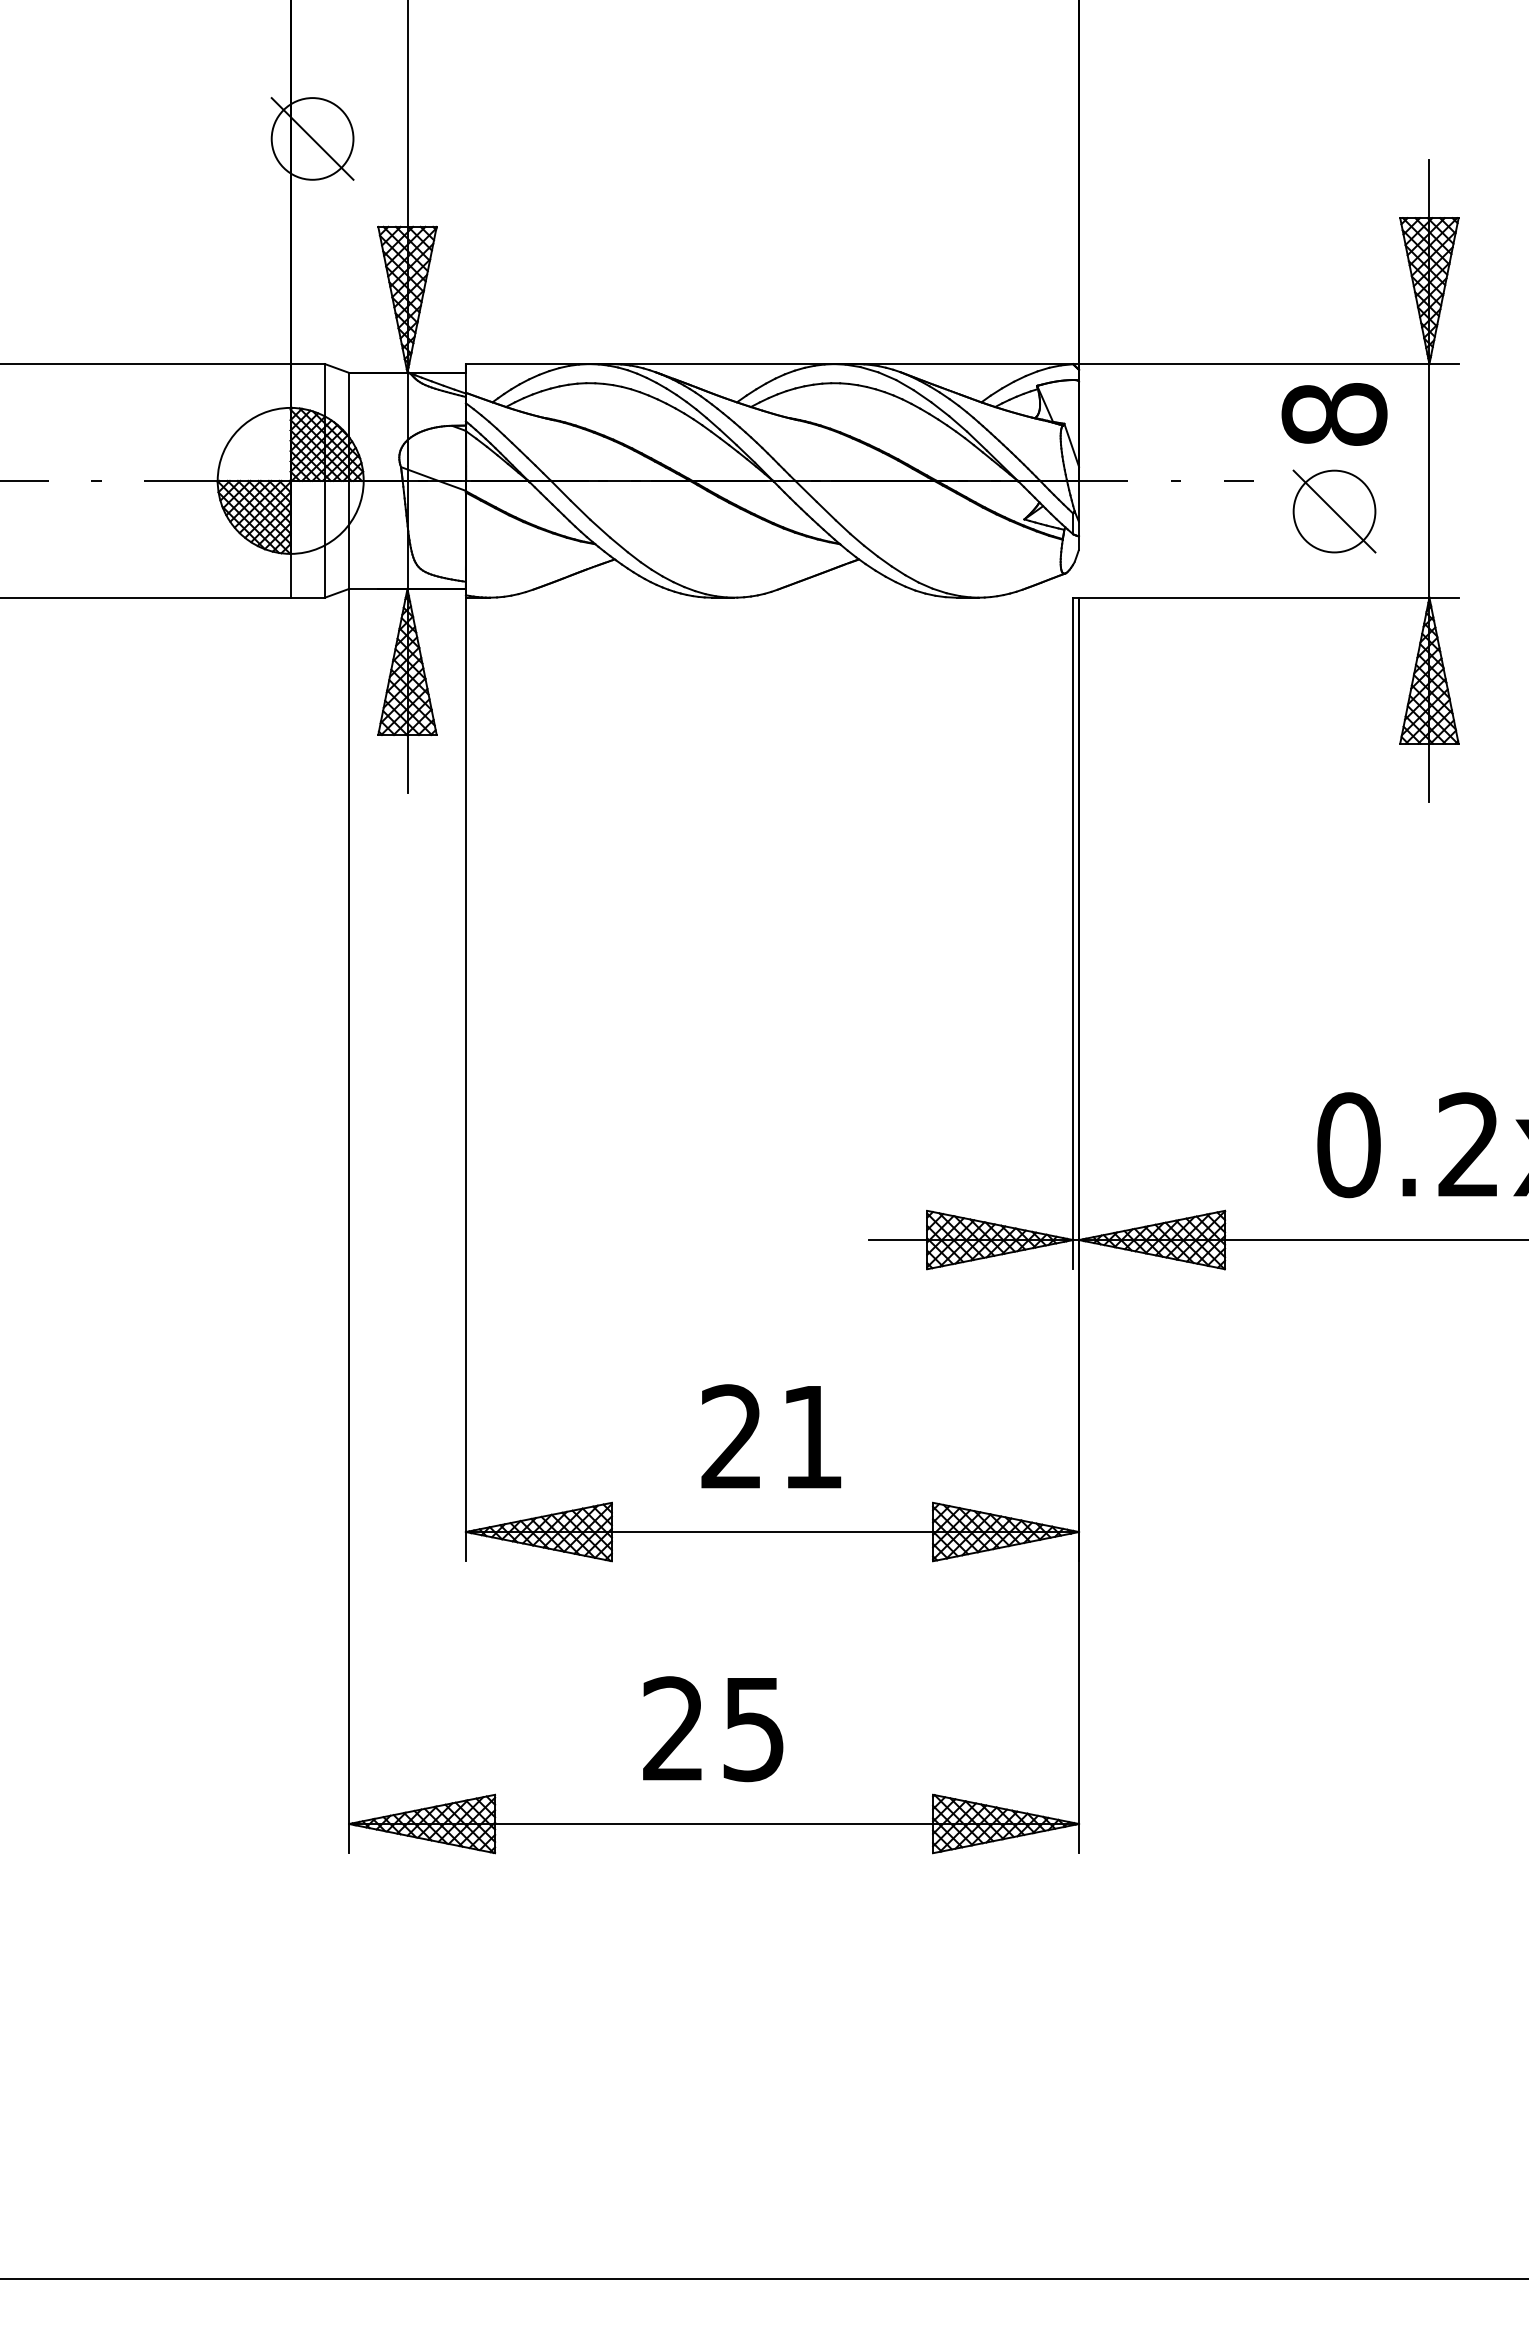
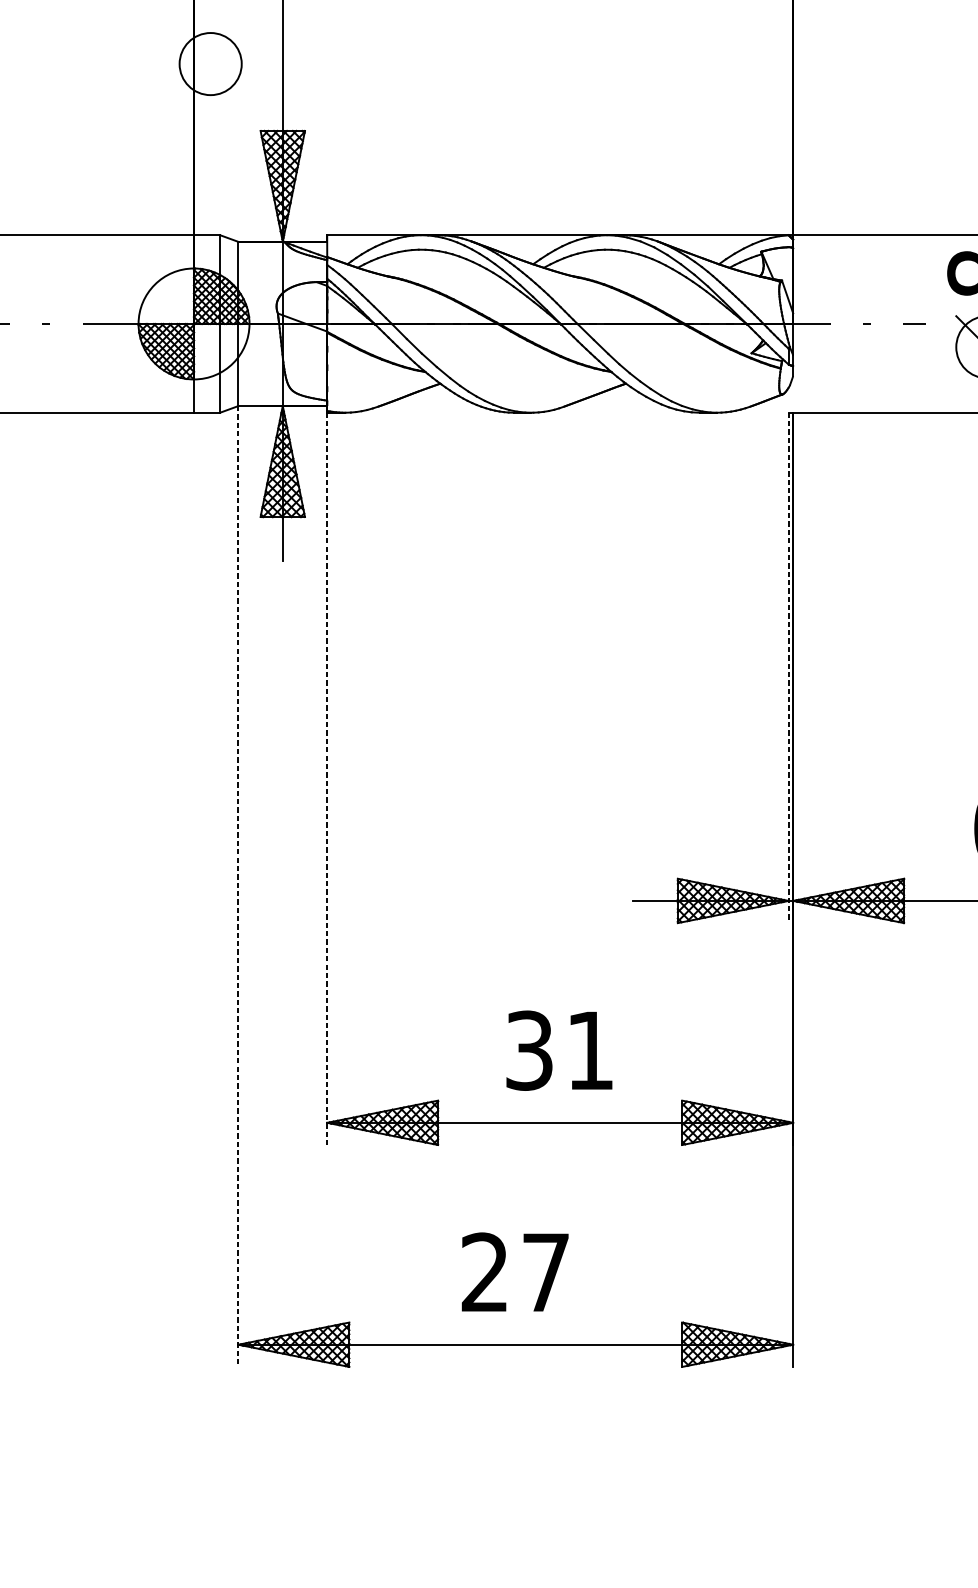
line: (312, 138) -> (210, 63), removed
line: (1073, 933) -> (788, 667), solid -> dashed
line: (465, 1079) -> (326, 778), solid -> dashed
line: (349, 1221) -> (238, 886), solid -> dashed
text: (731, 1437) -> (529, 1050), 21 -> 31
text: (753, 1730) -> (545, 1273), 25 -> 27

